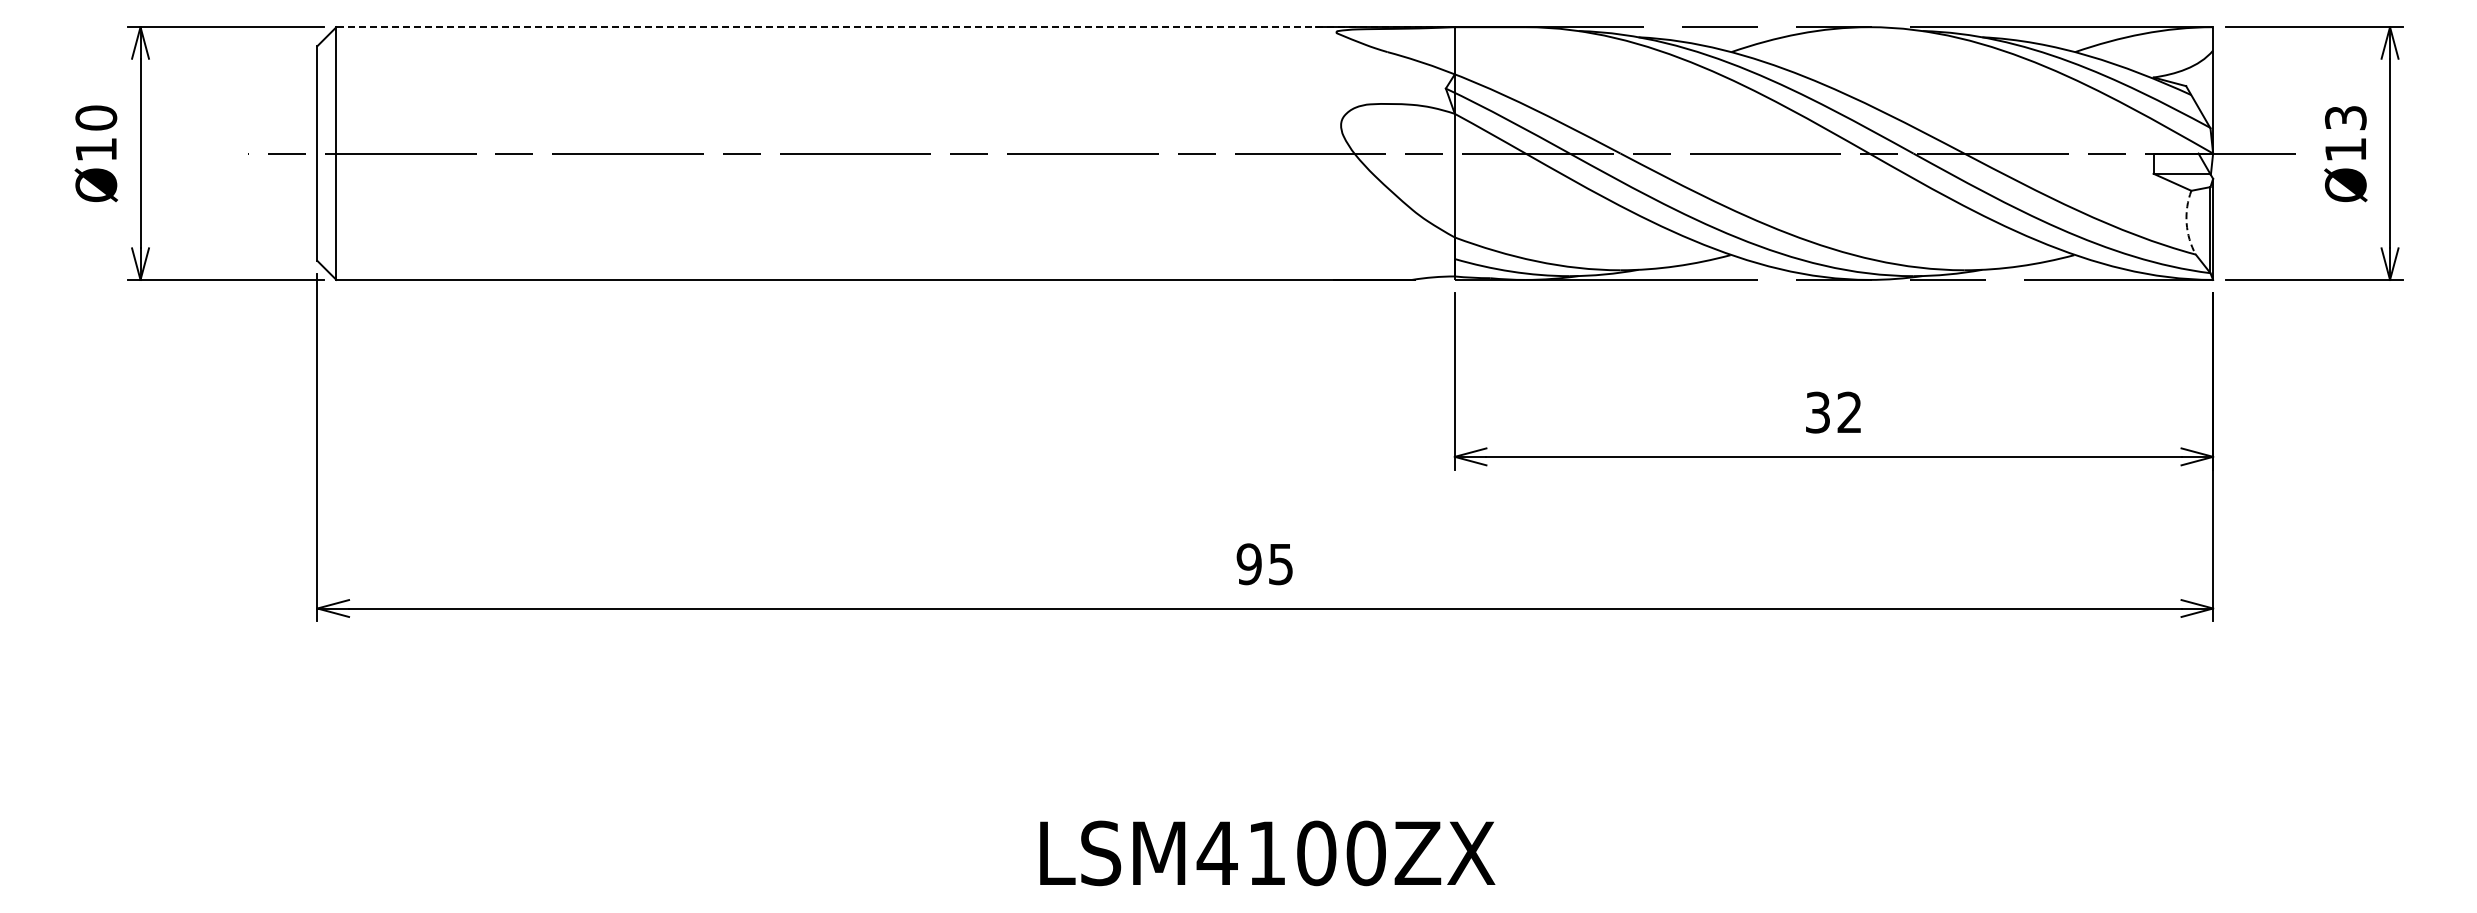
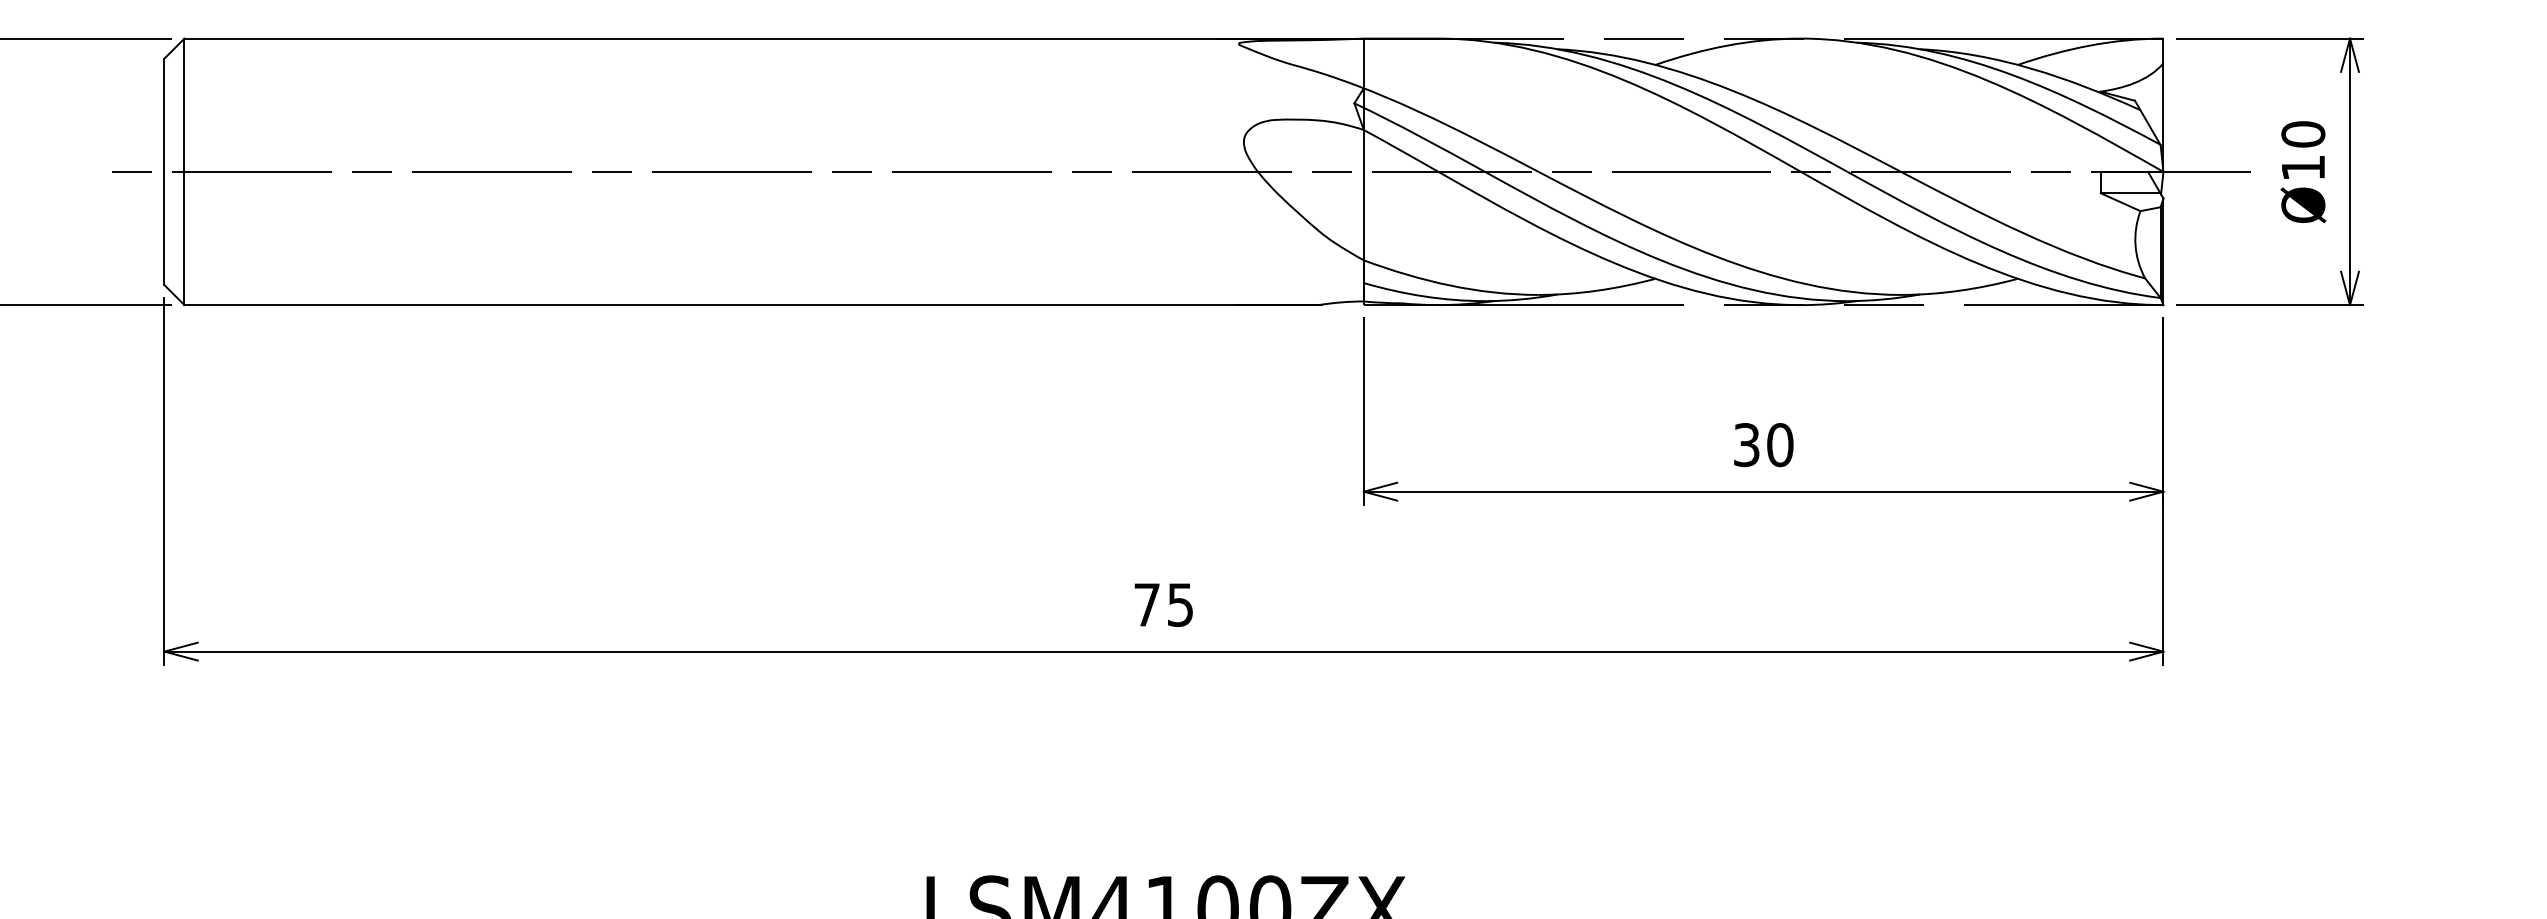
line: (895, 27) -> (774, 38), dashed -> solid
text: (2345, 117) -> (2303, 133), Ø13 -> Ø10
arc: (2186, 223) -> (2135, 245), dashed -> solid
text: (1849, 412) -> (1780, 444), 32 -> 30
text: (1248, 564) -> (1146, 605), 95 -> 75

